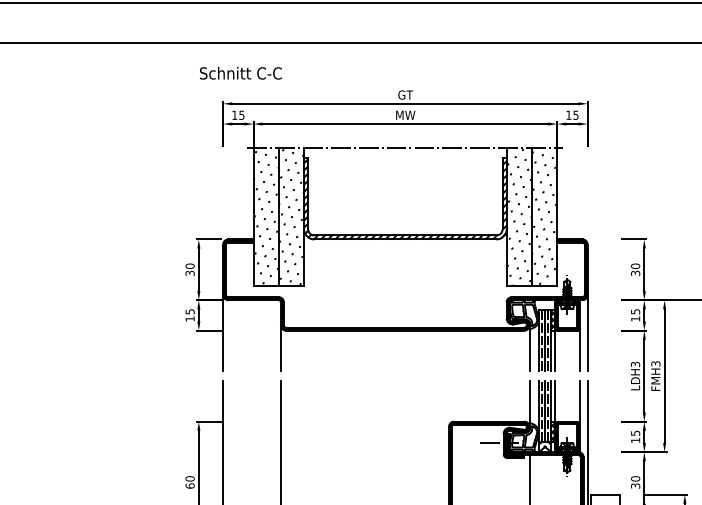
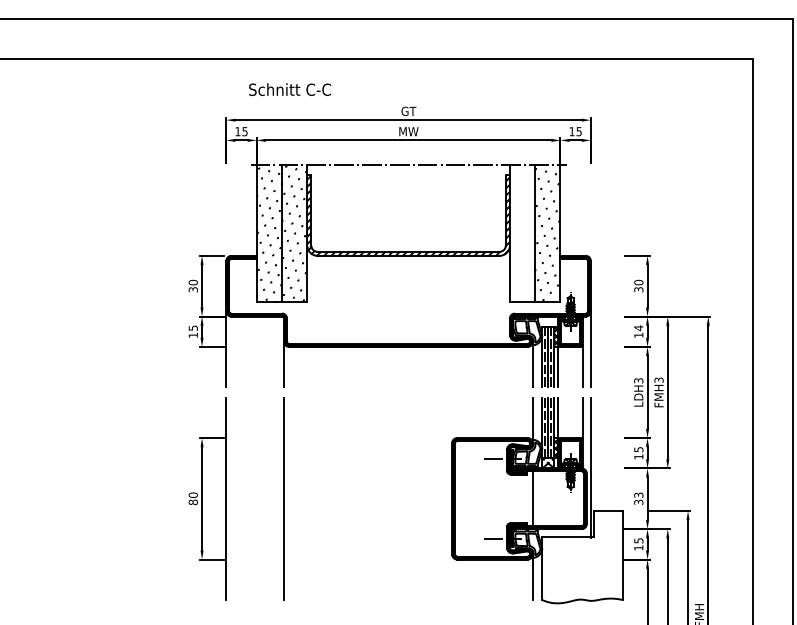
text: (240, 73) -> (289, 89), moved
hatch: (519, 217) -> (522, 233), removed
text: (635, 312) -> (638, 328), 15 -> 14
text: (635, 478) -> (638, 494), 30 -> 33
text: (189, 486) -> (192, 502), 60 -> 80

